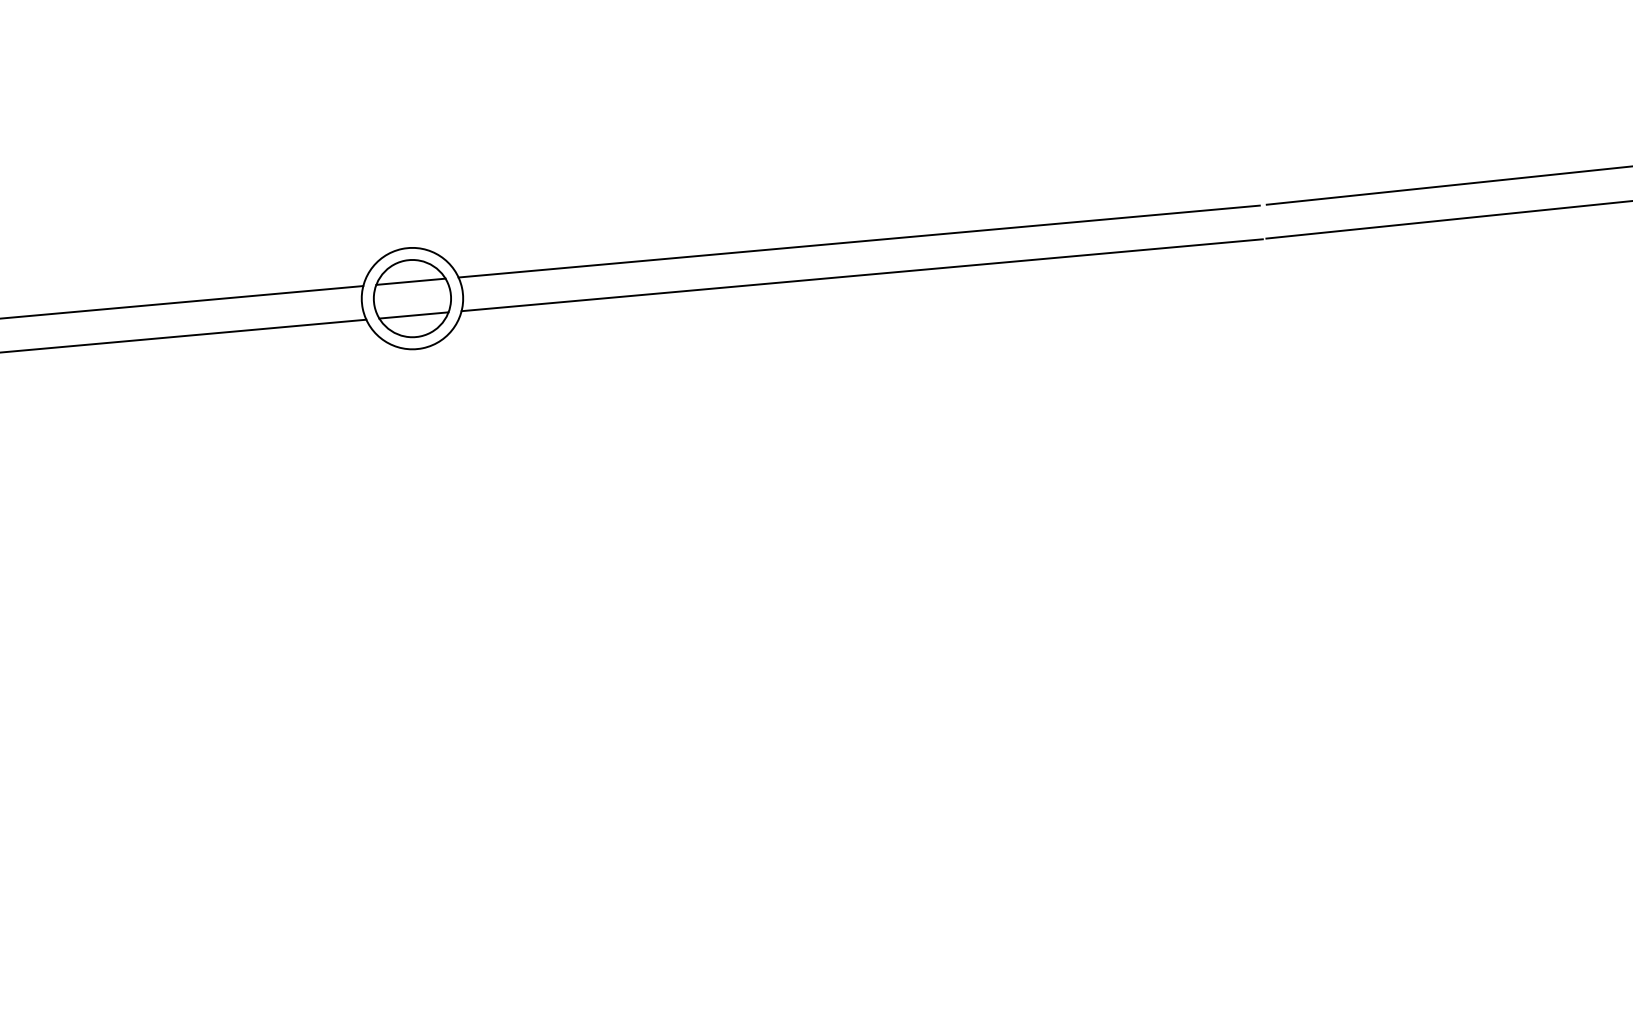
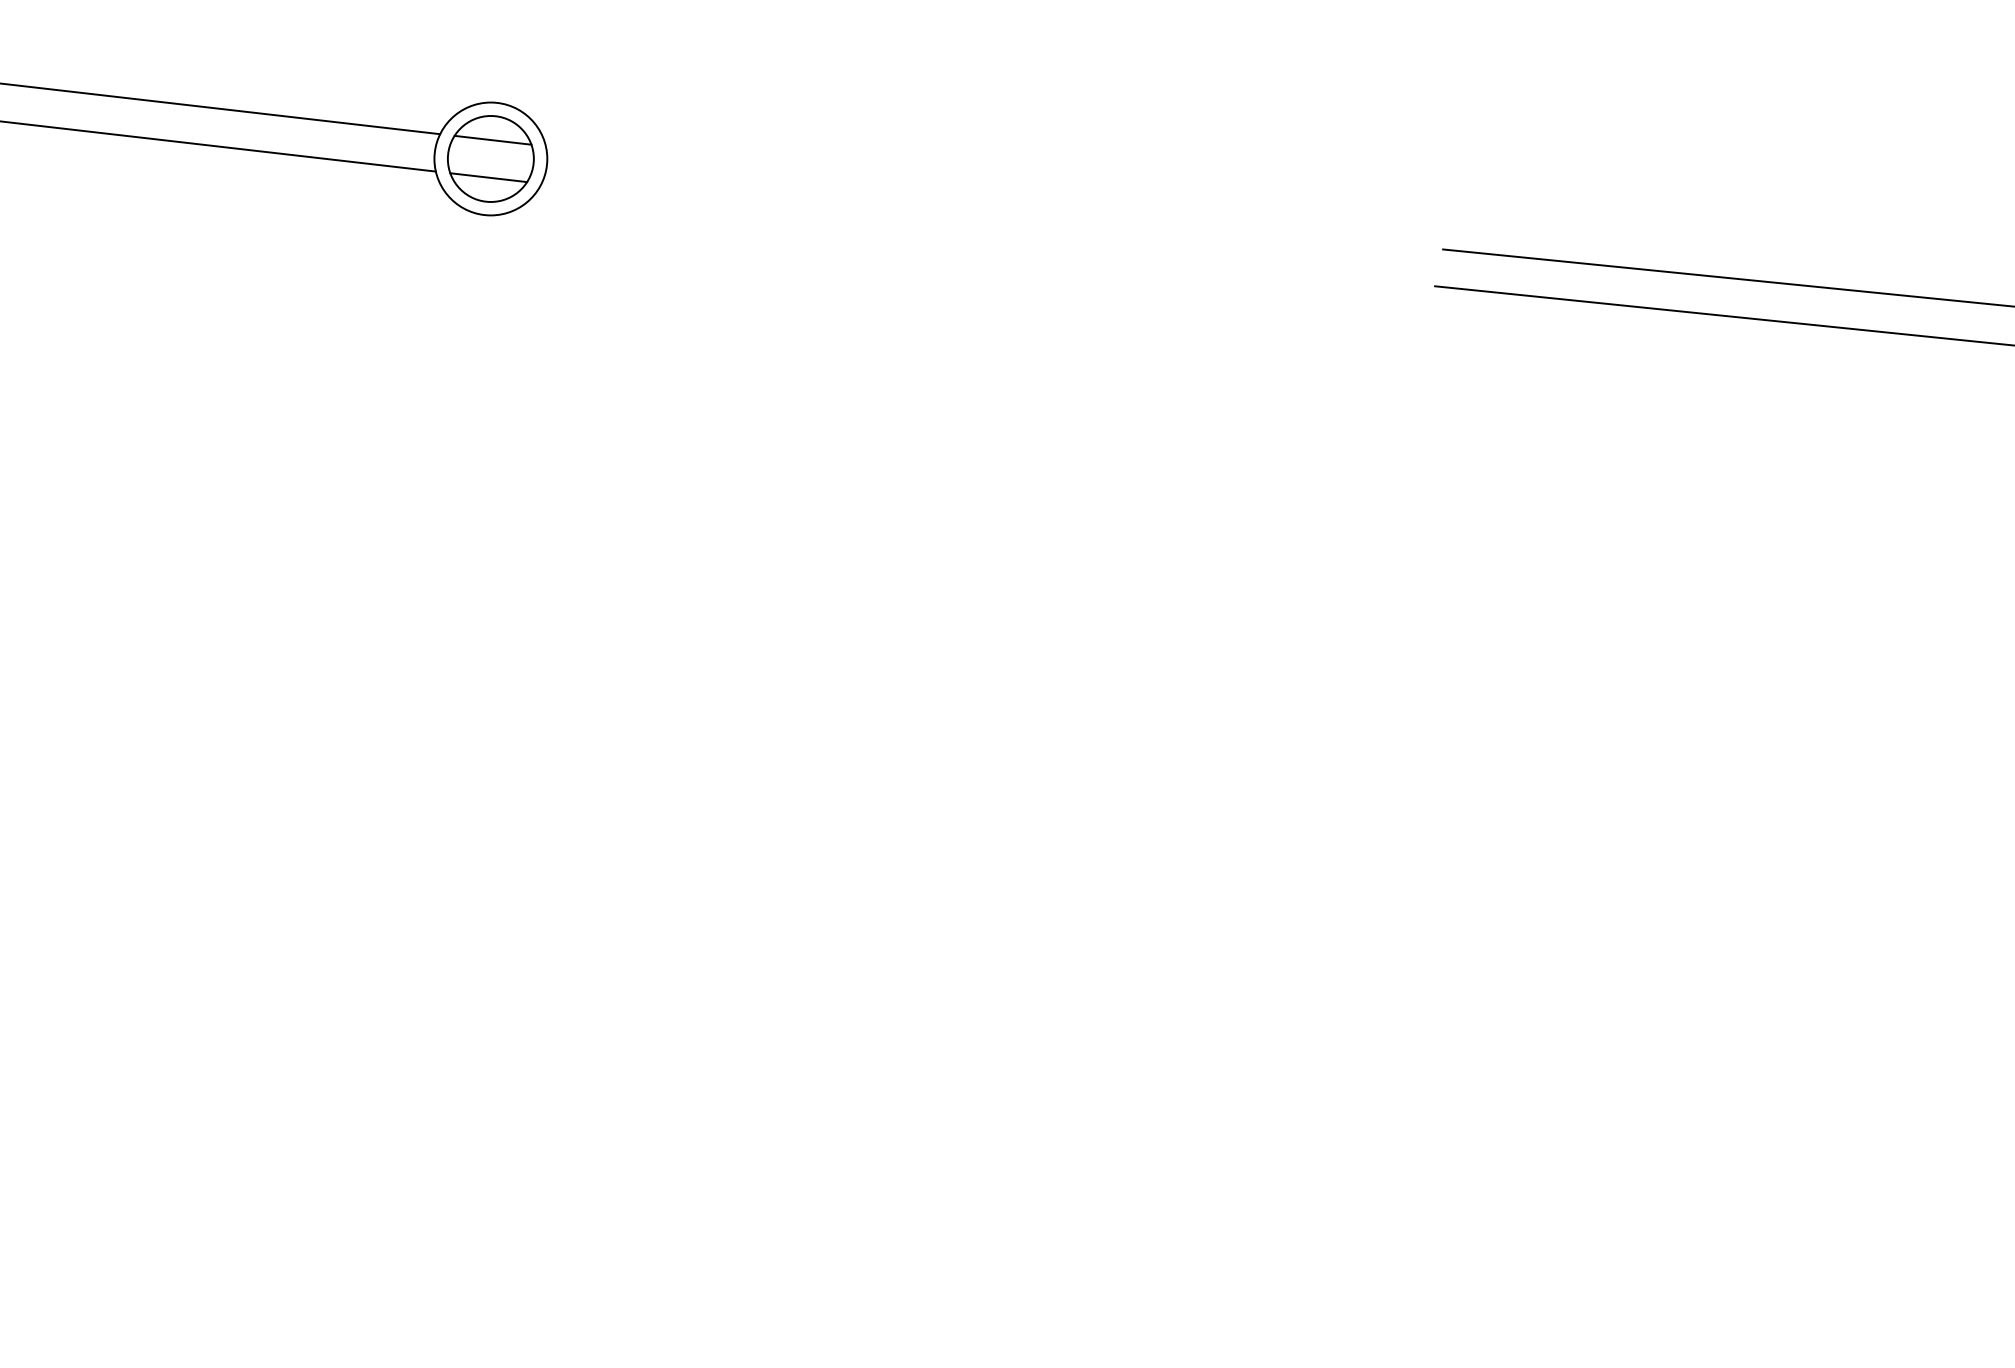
line: (859, 241) -> (990, 197), removed
line: (862, 274) -> (986, 234), removed

